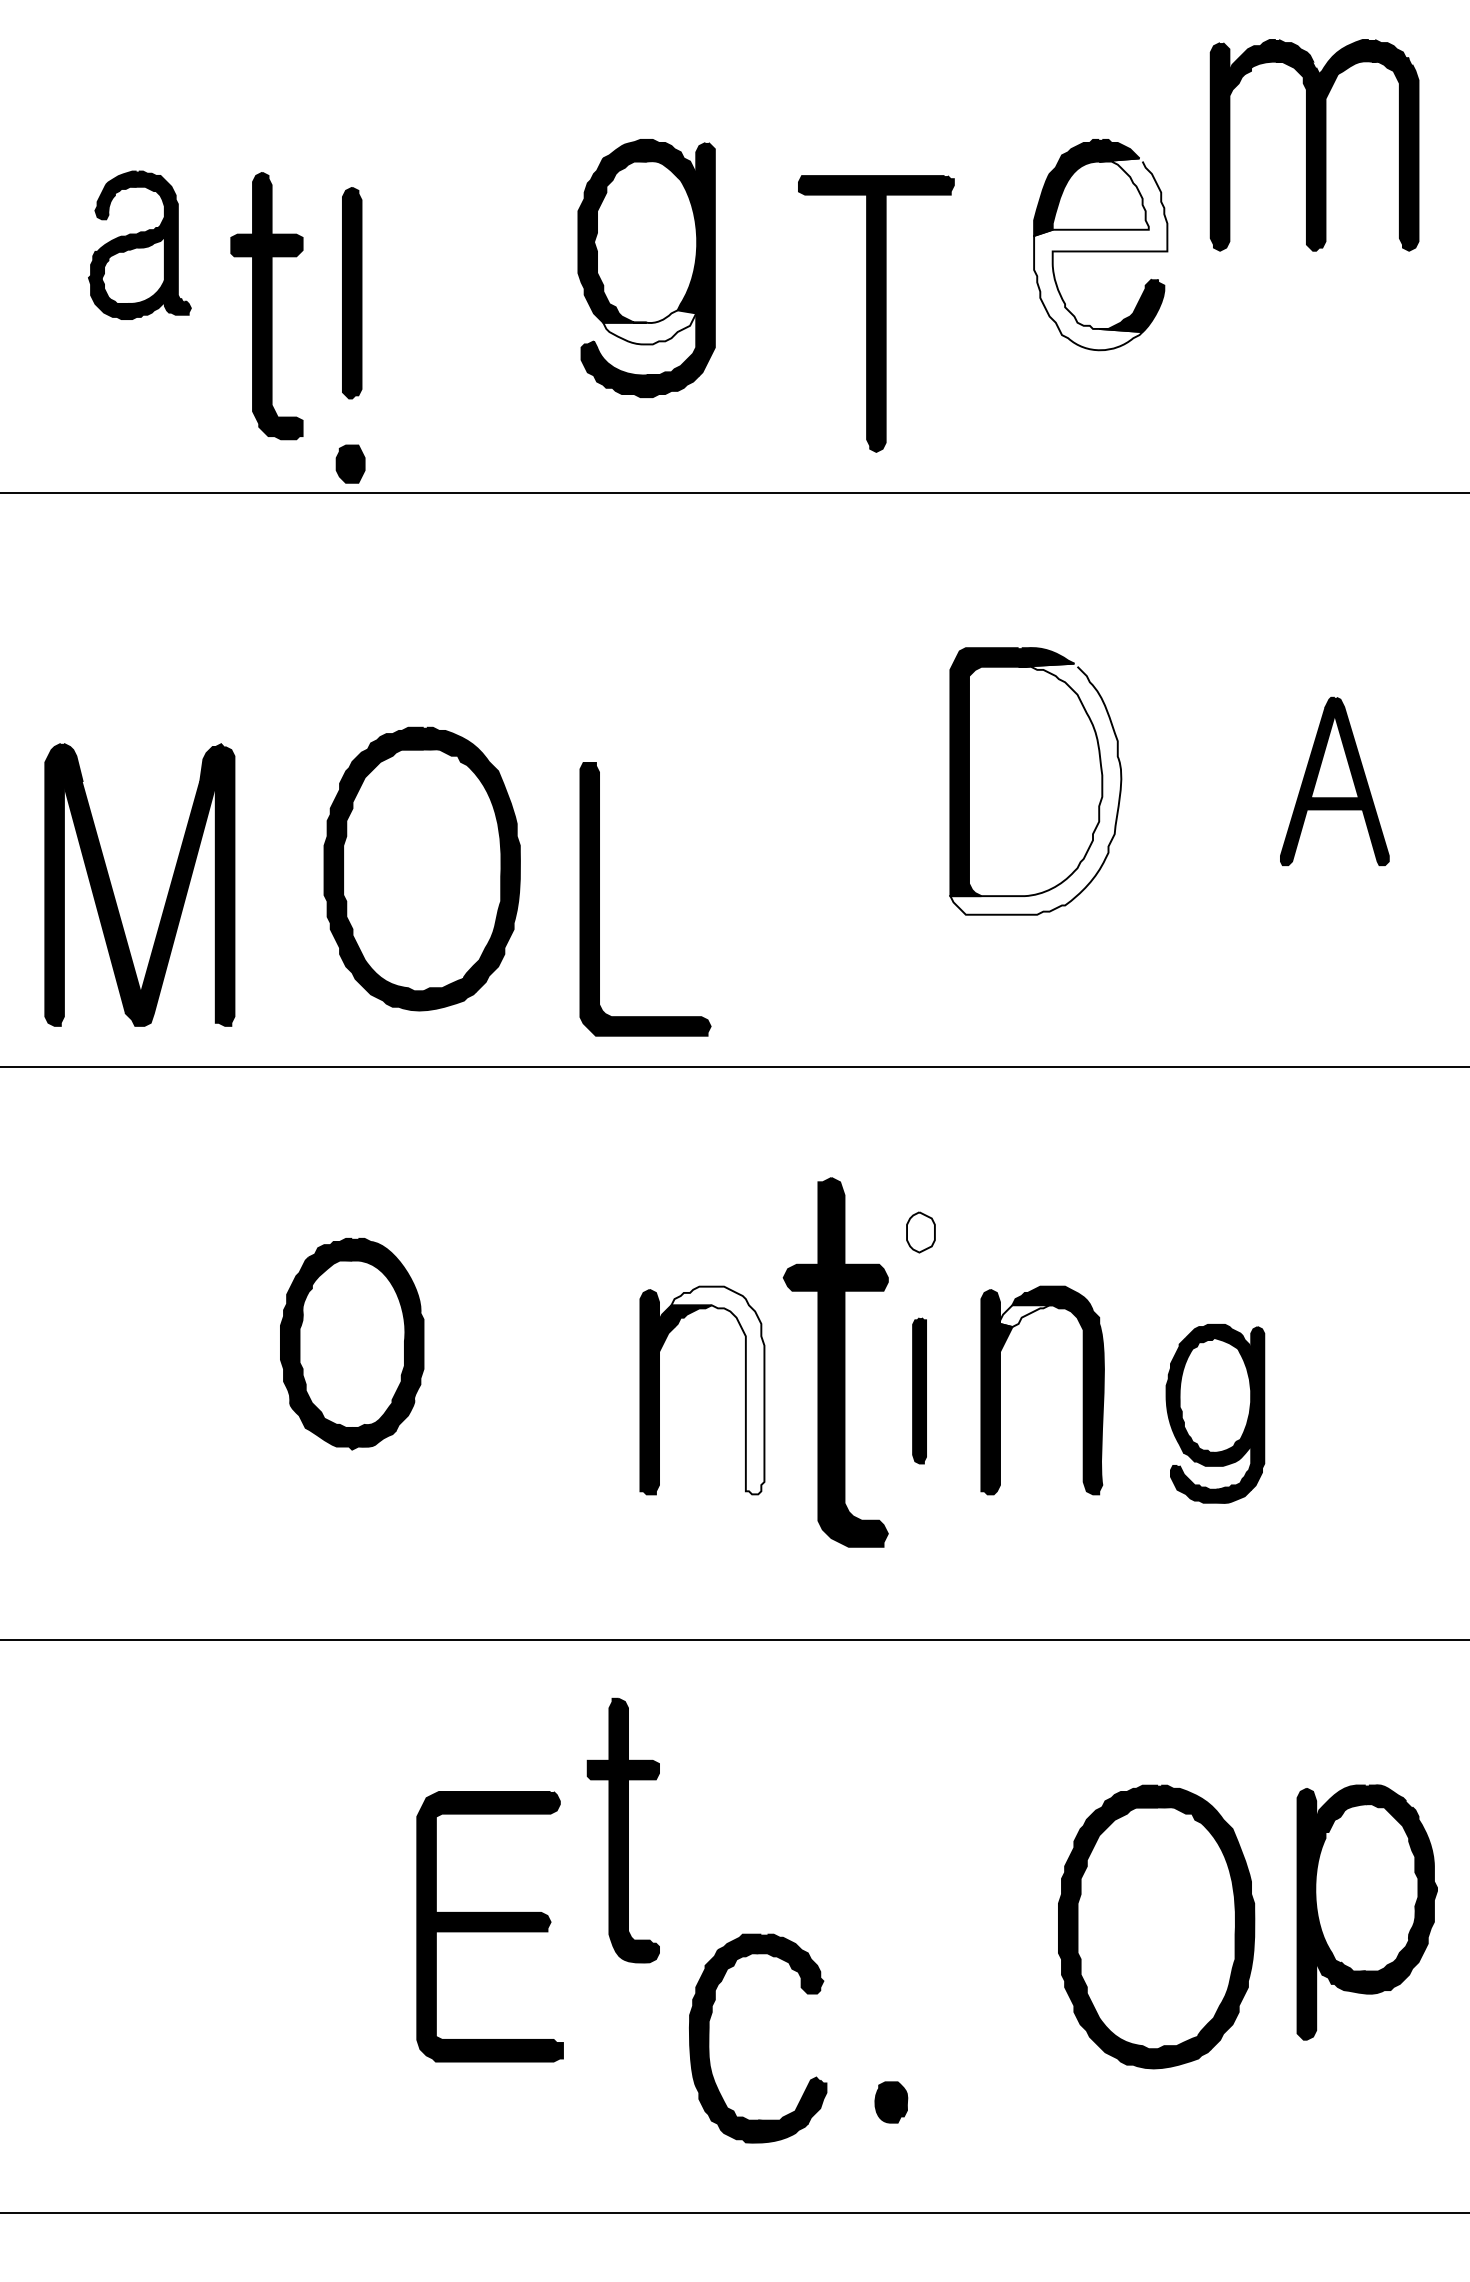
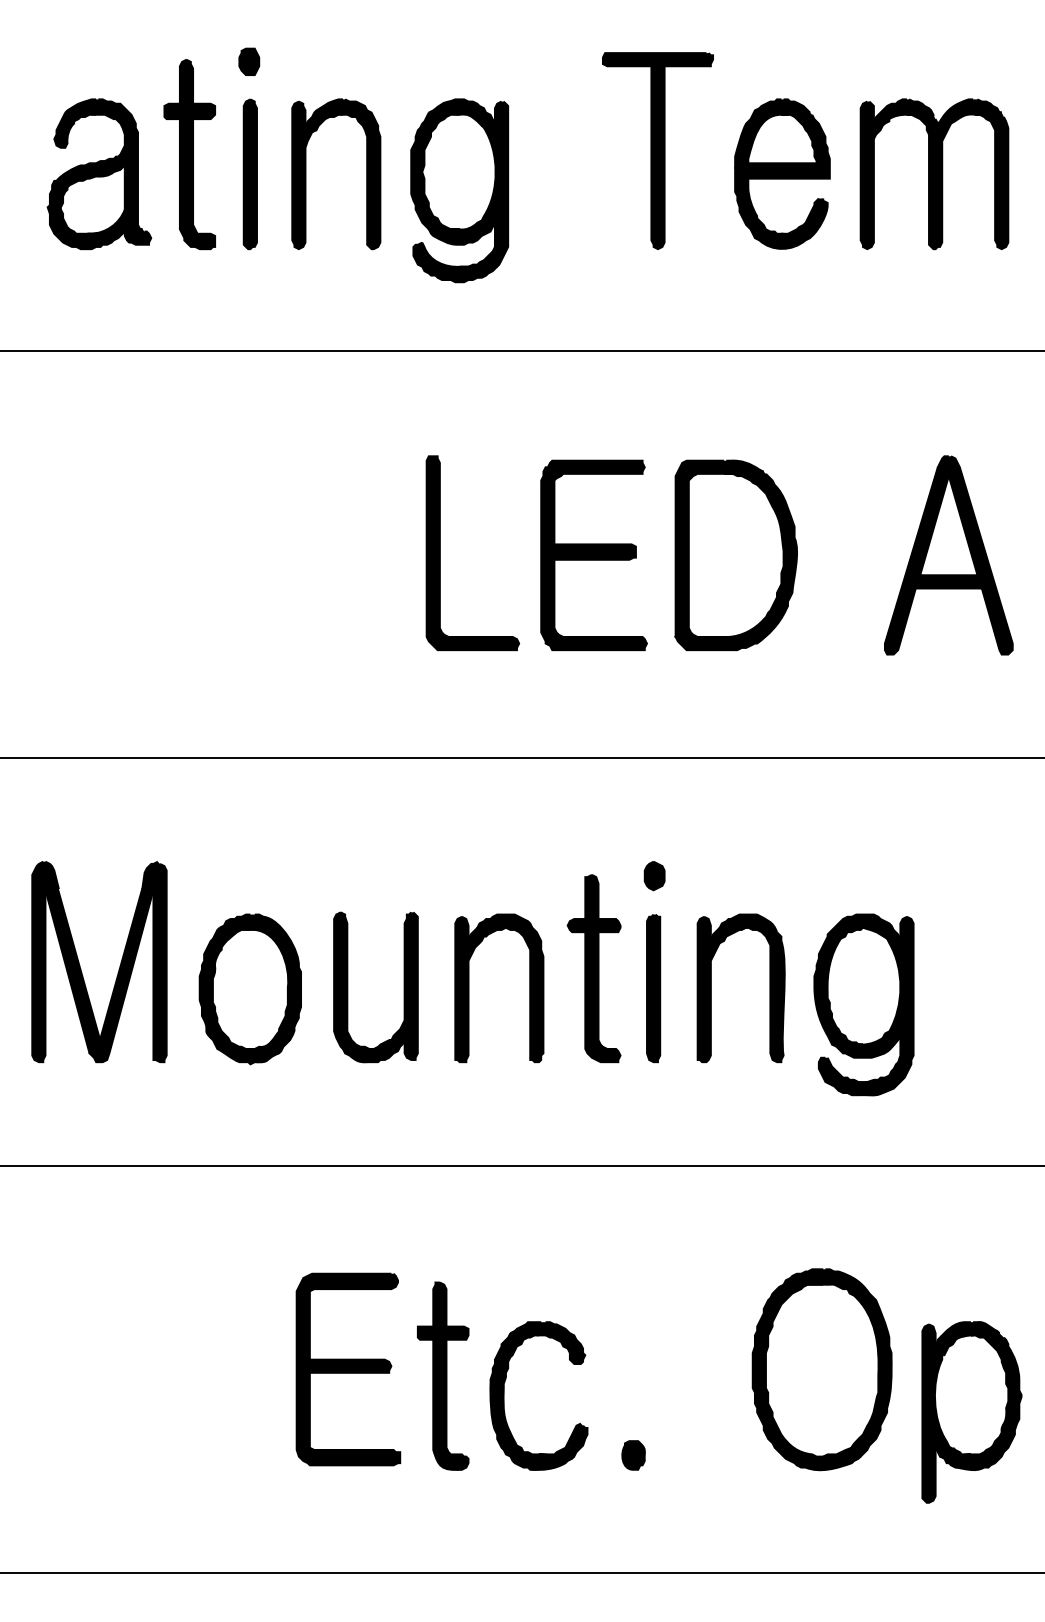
part: (1314, 145) -> (934, 174), moved
part: (139, 245) -> (99, 174), size x1.43
part: (431, 245) -> (306, 174), added
fill: (1100, 254) -> (782, 180), added
part: (350, 293) -> (249, 174), moved
part: (266, 306) -> (189, 154), moved
part: (875, 313) -> (657, 150), moved
fill: (649, 327) -> (461, 232), added
part: (350, 463) -> (249, 61), moved
part: (834, 781) -> (593, 555), added
part: (1334, 781) -> (948, 555), size x1.67
fill: (1036, 788) -> (736, 560), added
part: (421, 868) -> (299, 617), removed
part: (114, 894) -> (81, 968), moved
part: (599, 899) -> (440, 553), moved
fill: (920, 1231) -> (654, 875), added
fill: (1026, 1316) -> (729, 935), added
part: (350, 1344) -> (249, 989), moved
part: (834, 1362) -> (593, 968), size x0.71
part: (490, 1389) -> (348, 987), added
fill: (718, 1390) -> (510, 988), added
part: (919, 1390) -> (653, 988), size x1.43
part: (1214, 1413) -> (863, 1004), size x1.43
part: (623, 1829) -> (443, 1375), moved
part: (1366, 1912) -> (971, 1412), moved
part: (709, 2037) -> (504, 1395), moved
part: (891, 2102) -> (633, 1455), moved

